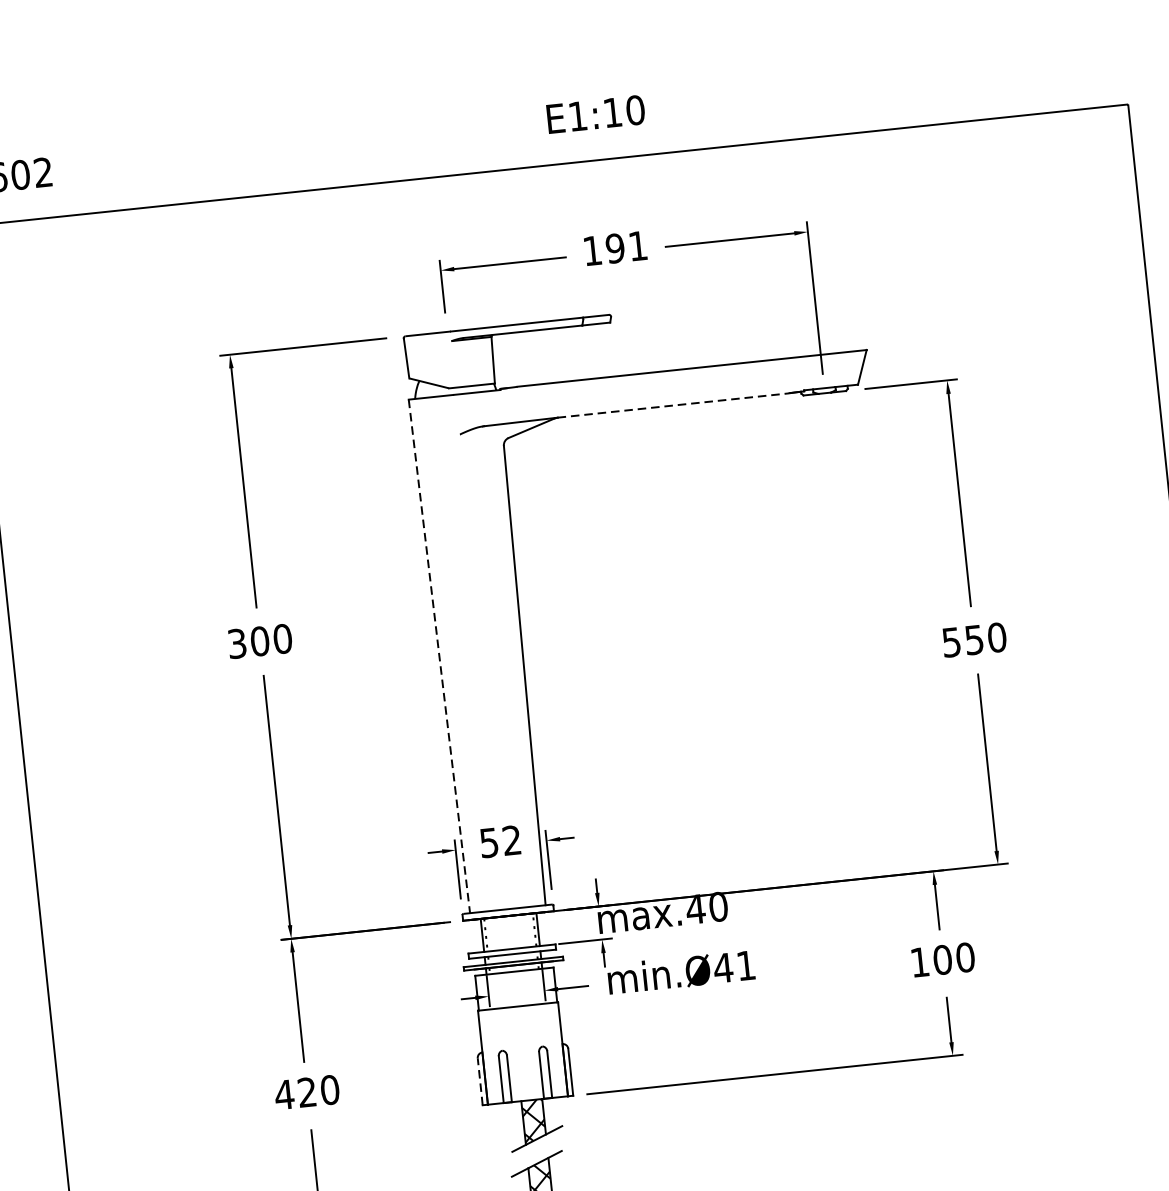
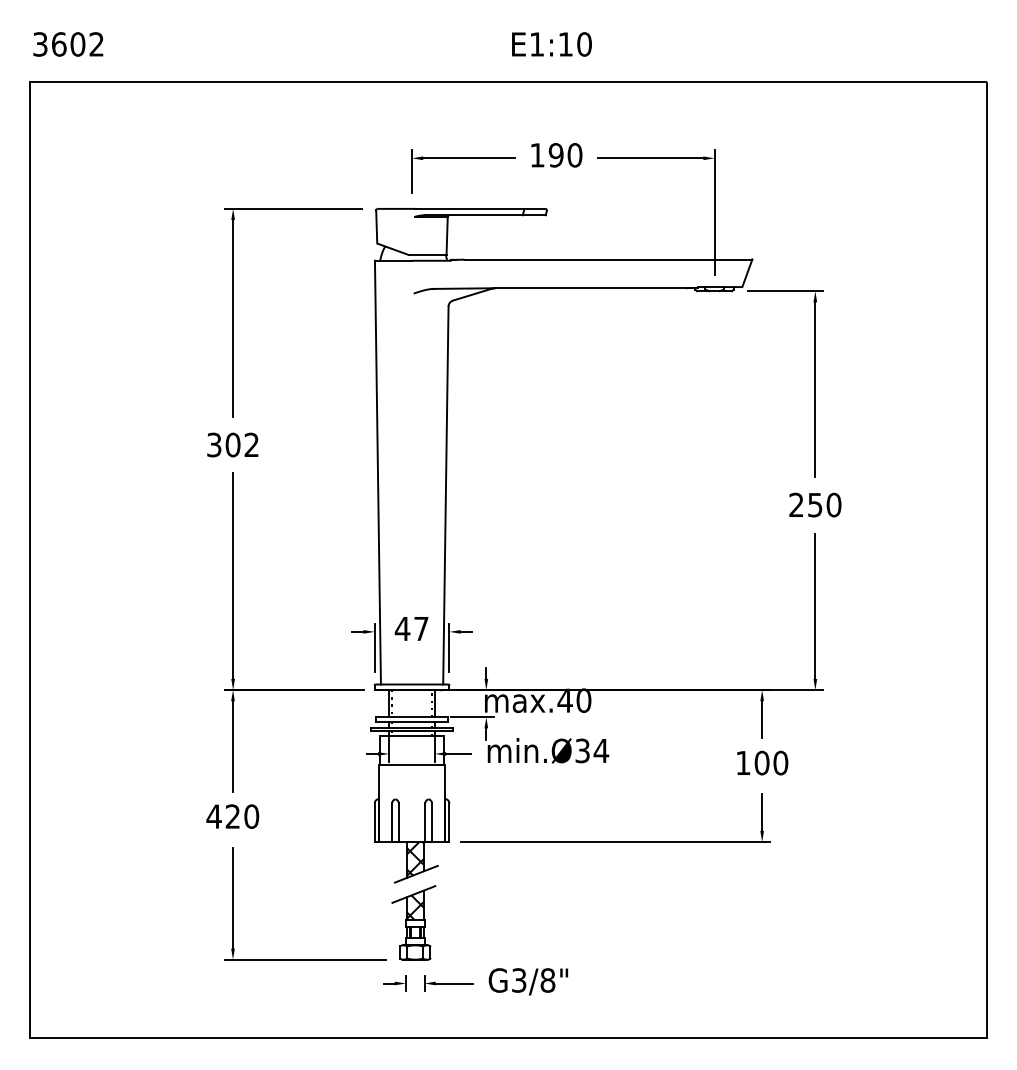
text: (637, 246) -> (574, 155), 191 -> 190
line: (673, 405) -> (590, 288), dashed -> solid
text: (282, 638) -> (251, 444), 300 -> 302
text: (951, 641) -> (796, 504), 550 -> 250
line: (438, 656) -> (377, 472), dashed -> solid
text: (500, 841) -> (411, 628), 52 -> 47
text: (734, 966) -> (591, 750), min.Ø41 -> min.Ø34
line: (479, 1081) -> (374, 822), dashed -> solid

